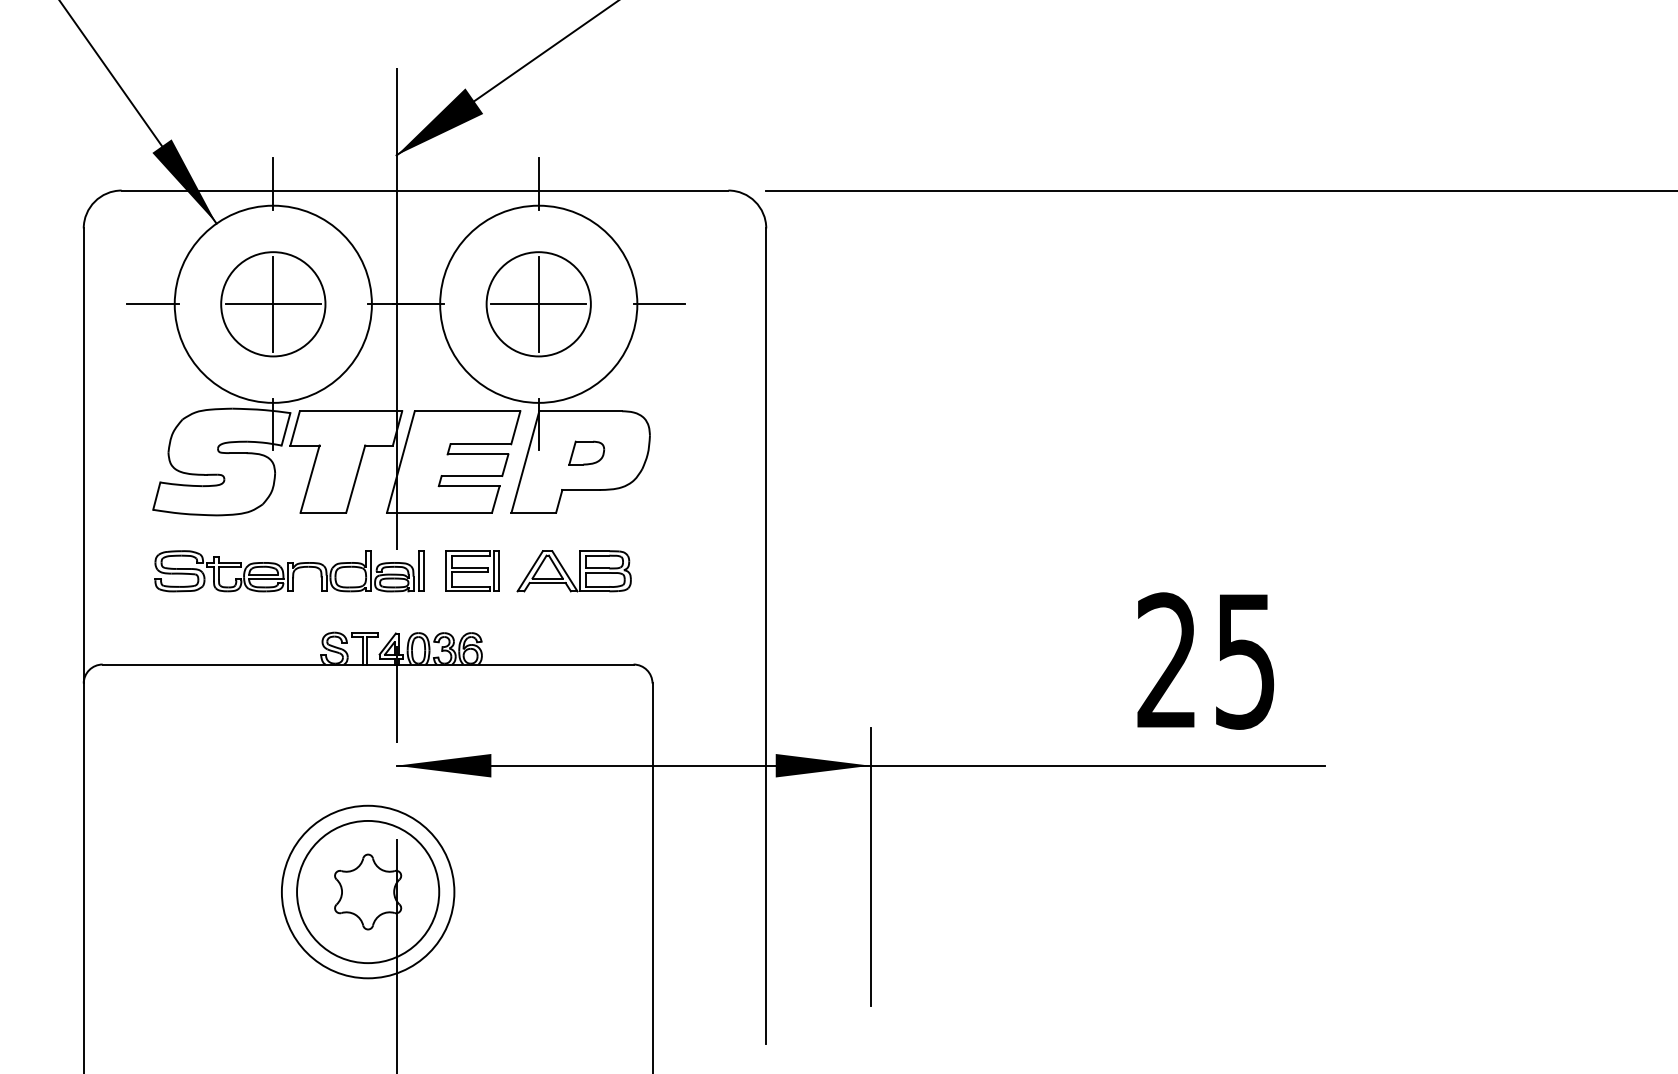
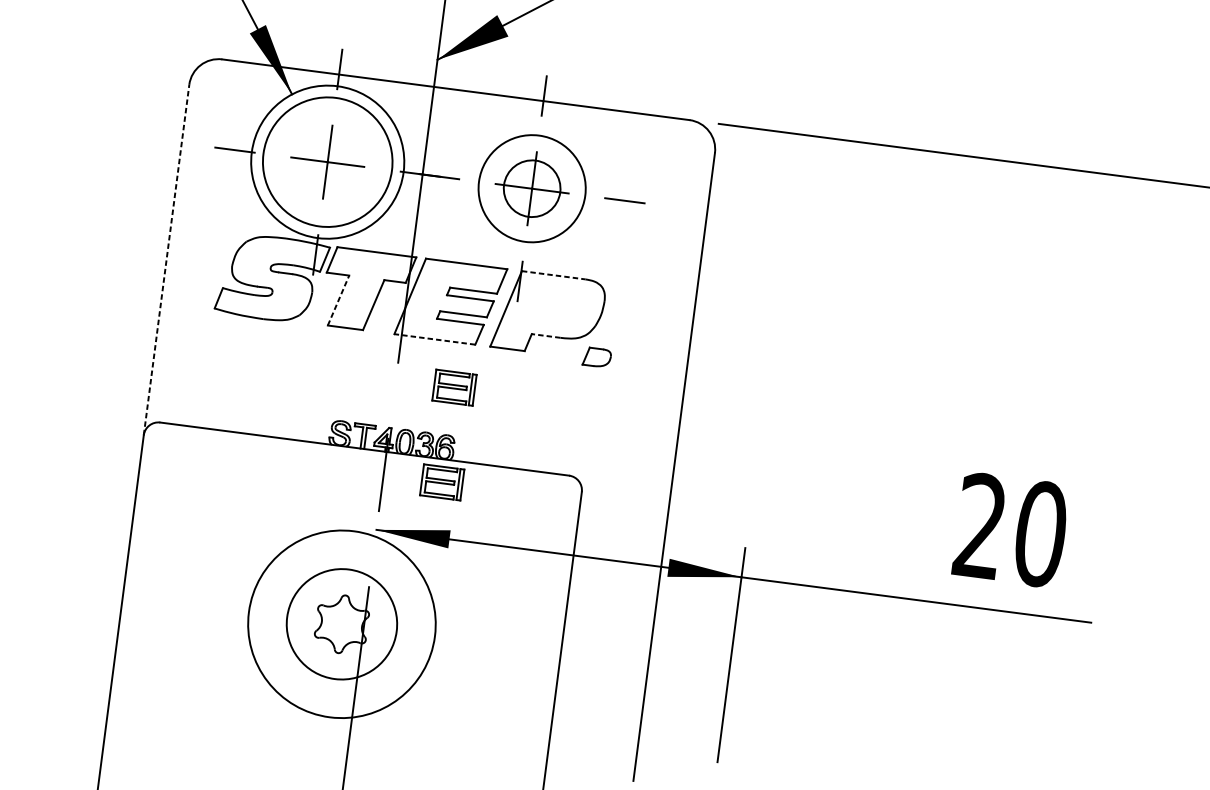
circle: (538, 303) -> (532, 188), size x0.7
circle: (273, 304) -> (327, 162), size x1.6
circle: (538, 304) -> (531, 188), size x0.7
line: (581, 411) -> (554, 275), solid -> dashed
part: (586, 452) -> (597, 357), moved
line: (83, 455) -> (166, 259), solid -> dashed
line: (310, 479) -> (338, 300), solid -> dashed
line: (581, 489) -> (546, 335), solid -> dashed
line: (439, 512) -> (434, 339), solid -> dashed
part: (289, 571) -> (313, 369), removed
part: (573, 571) -> (532, 397), removed
text: (1245, 660) -> (1040, 533), 25 -> 20
part: (472, 693) -> (442, 481), added
circle: (367, 891) -> (341, 623), size x1.4

